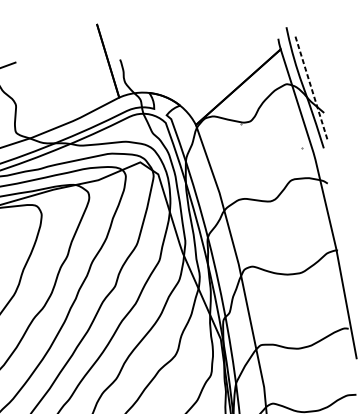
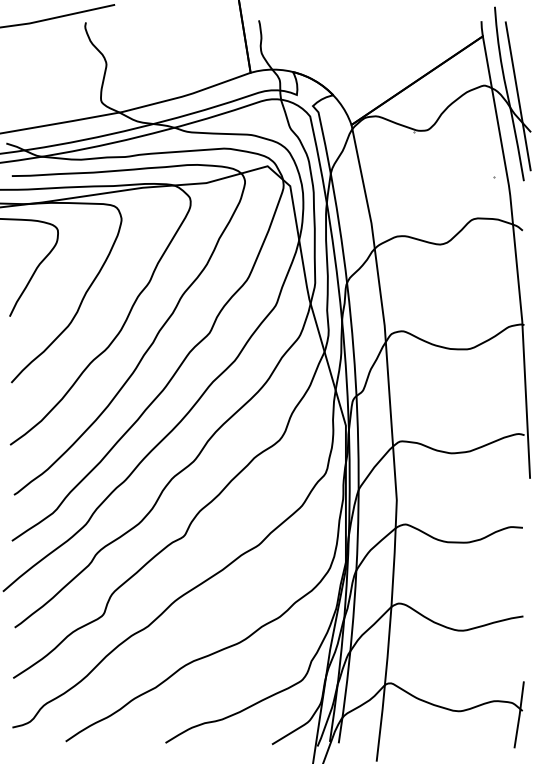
line: (311, 88) -> (518, 96), dashed -> solid

